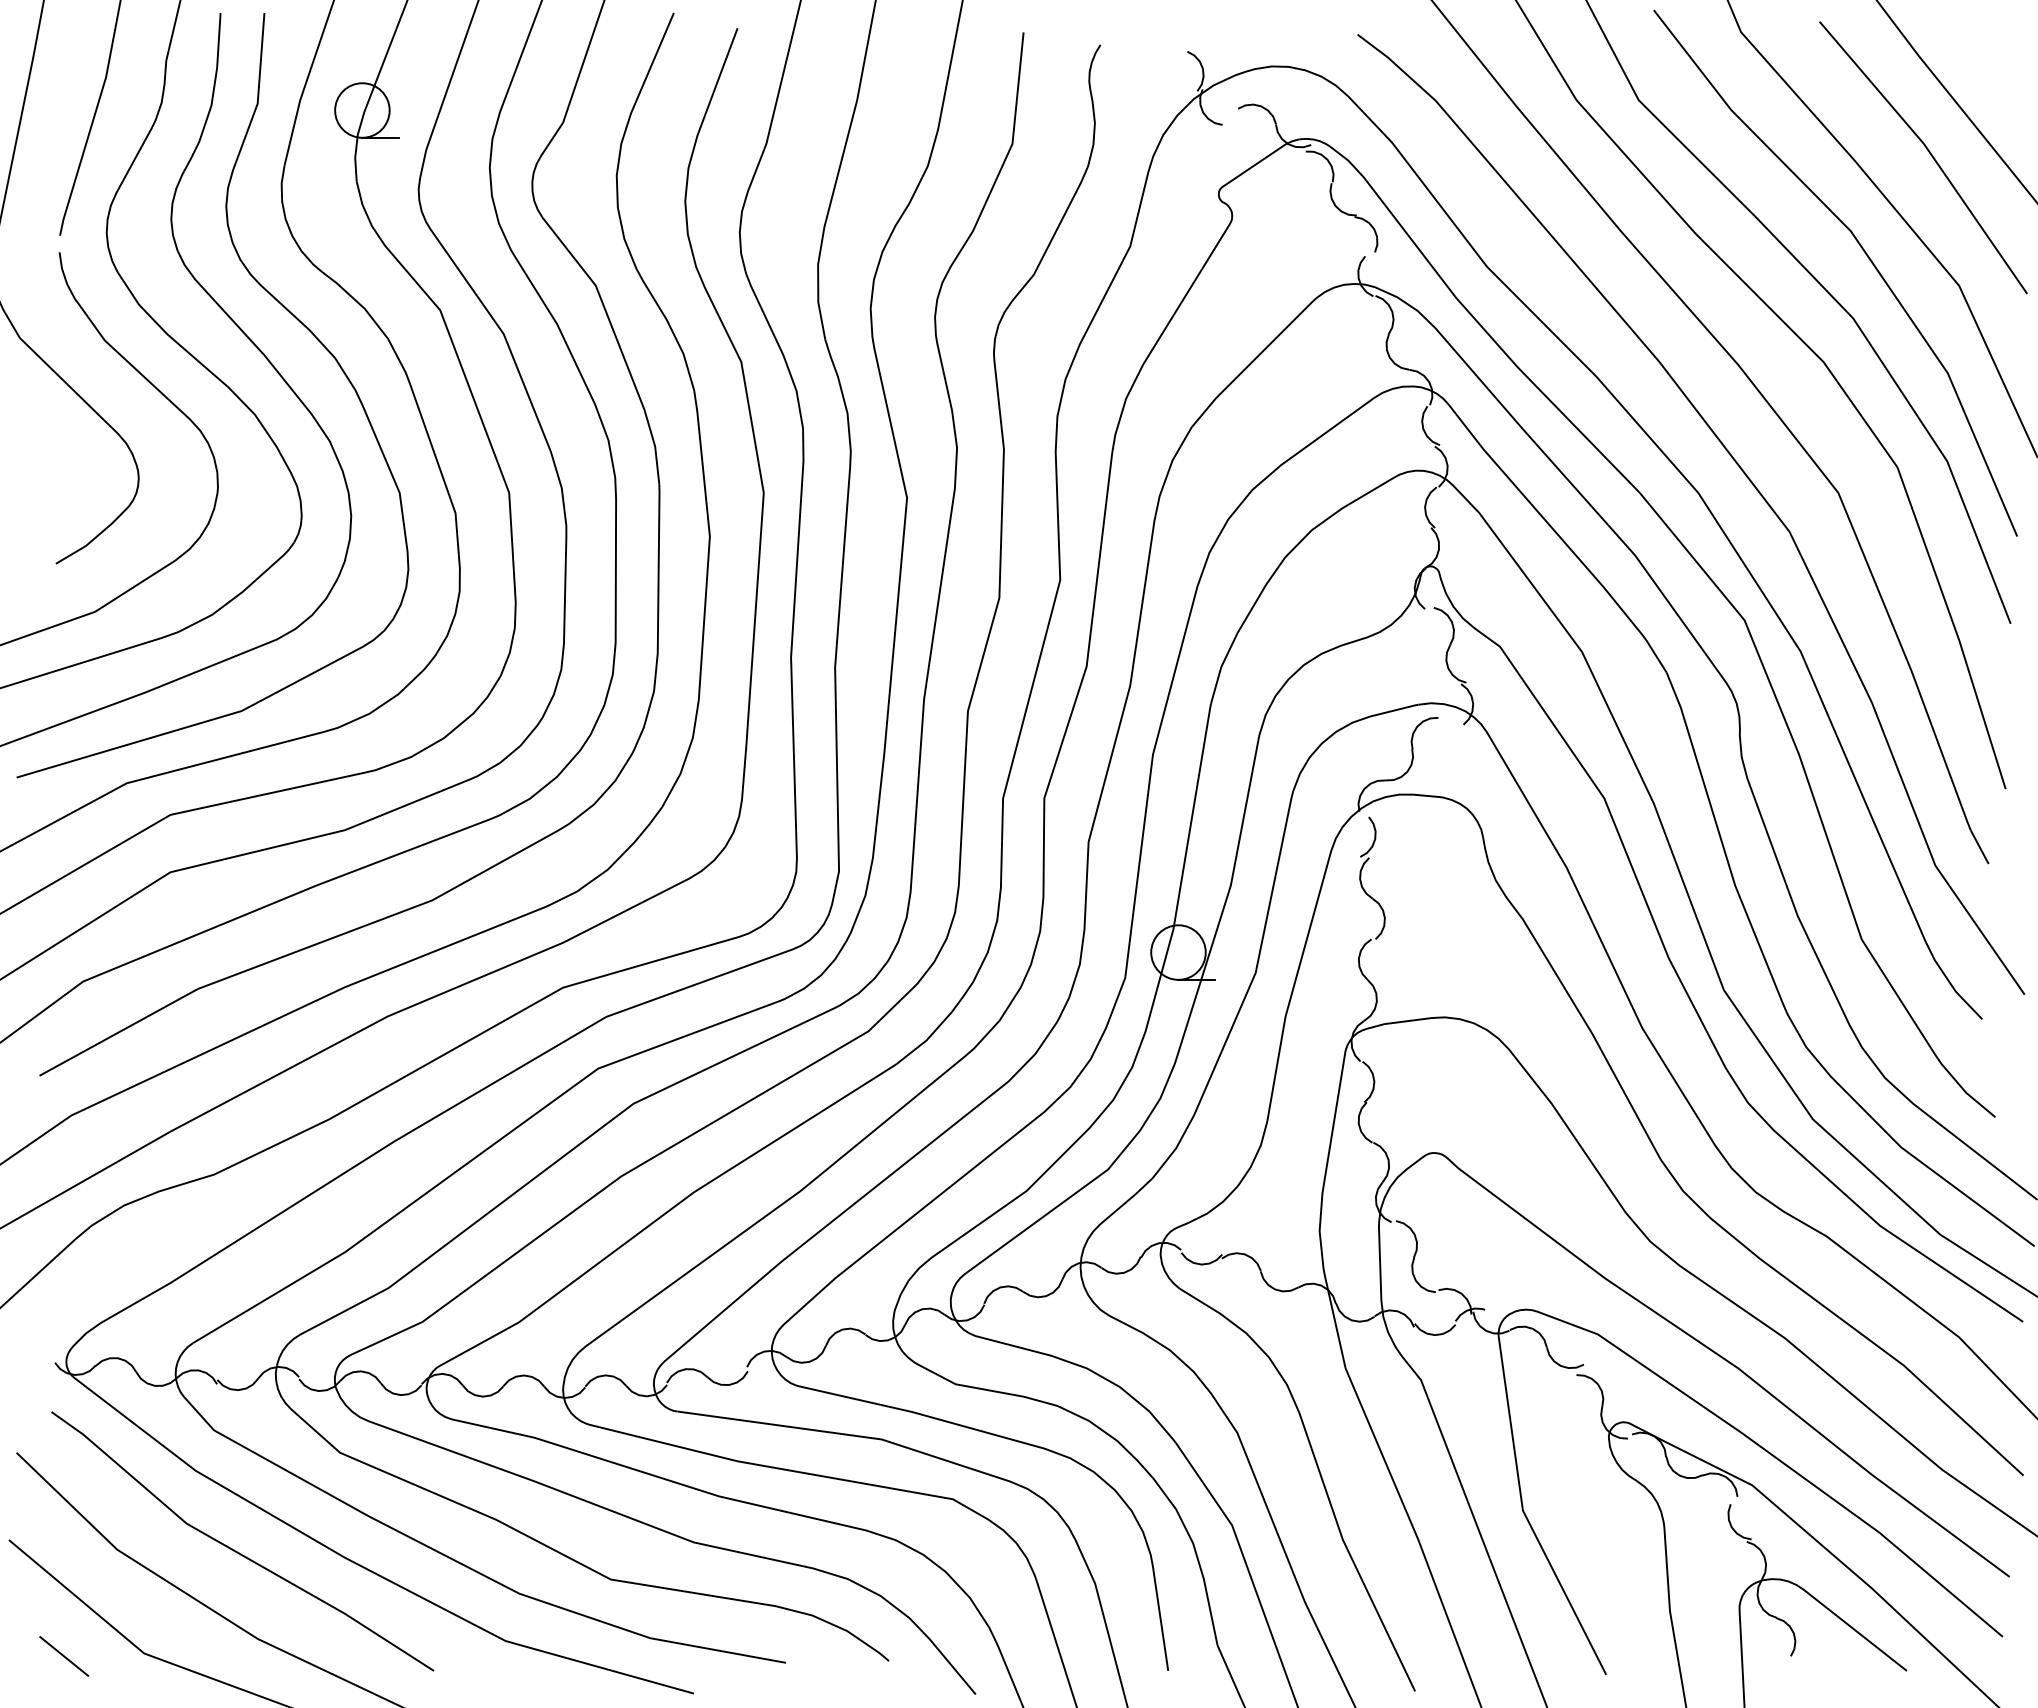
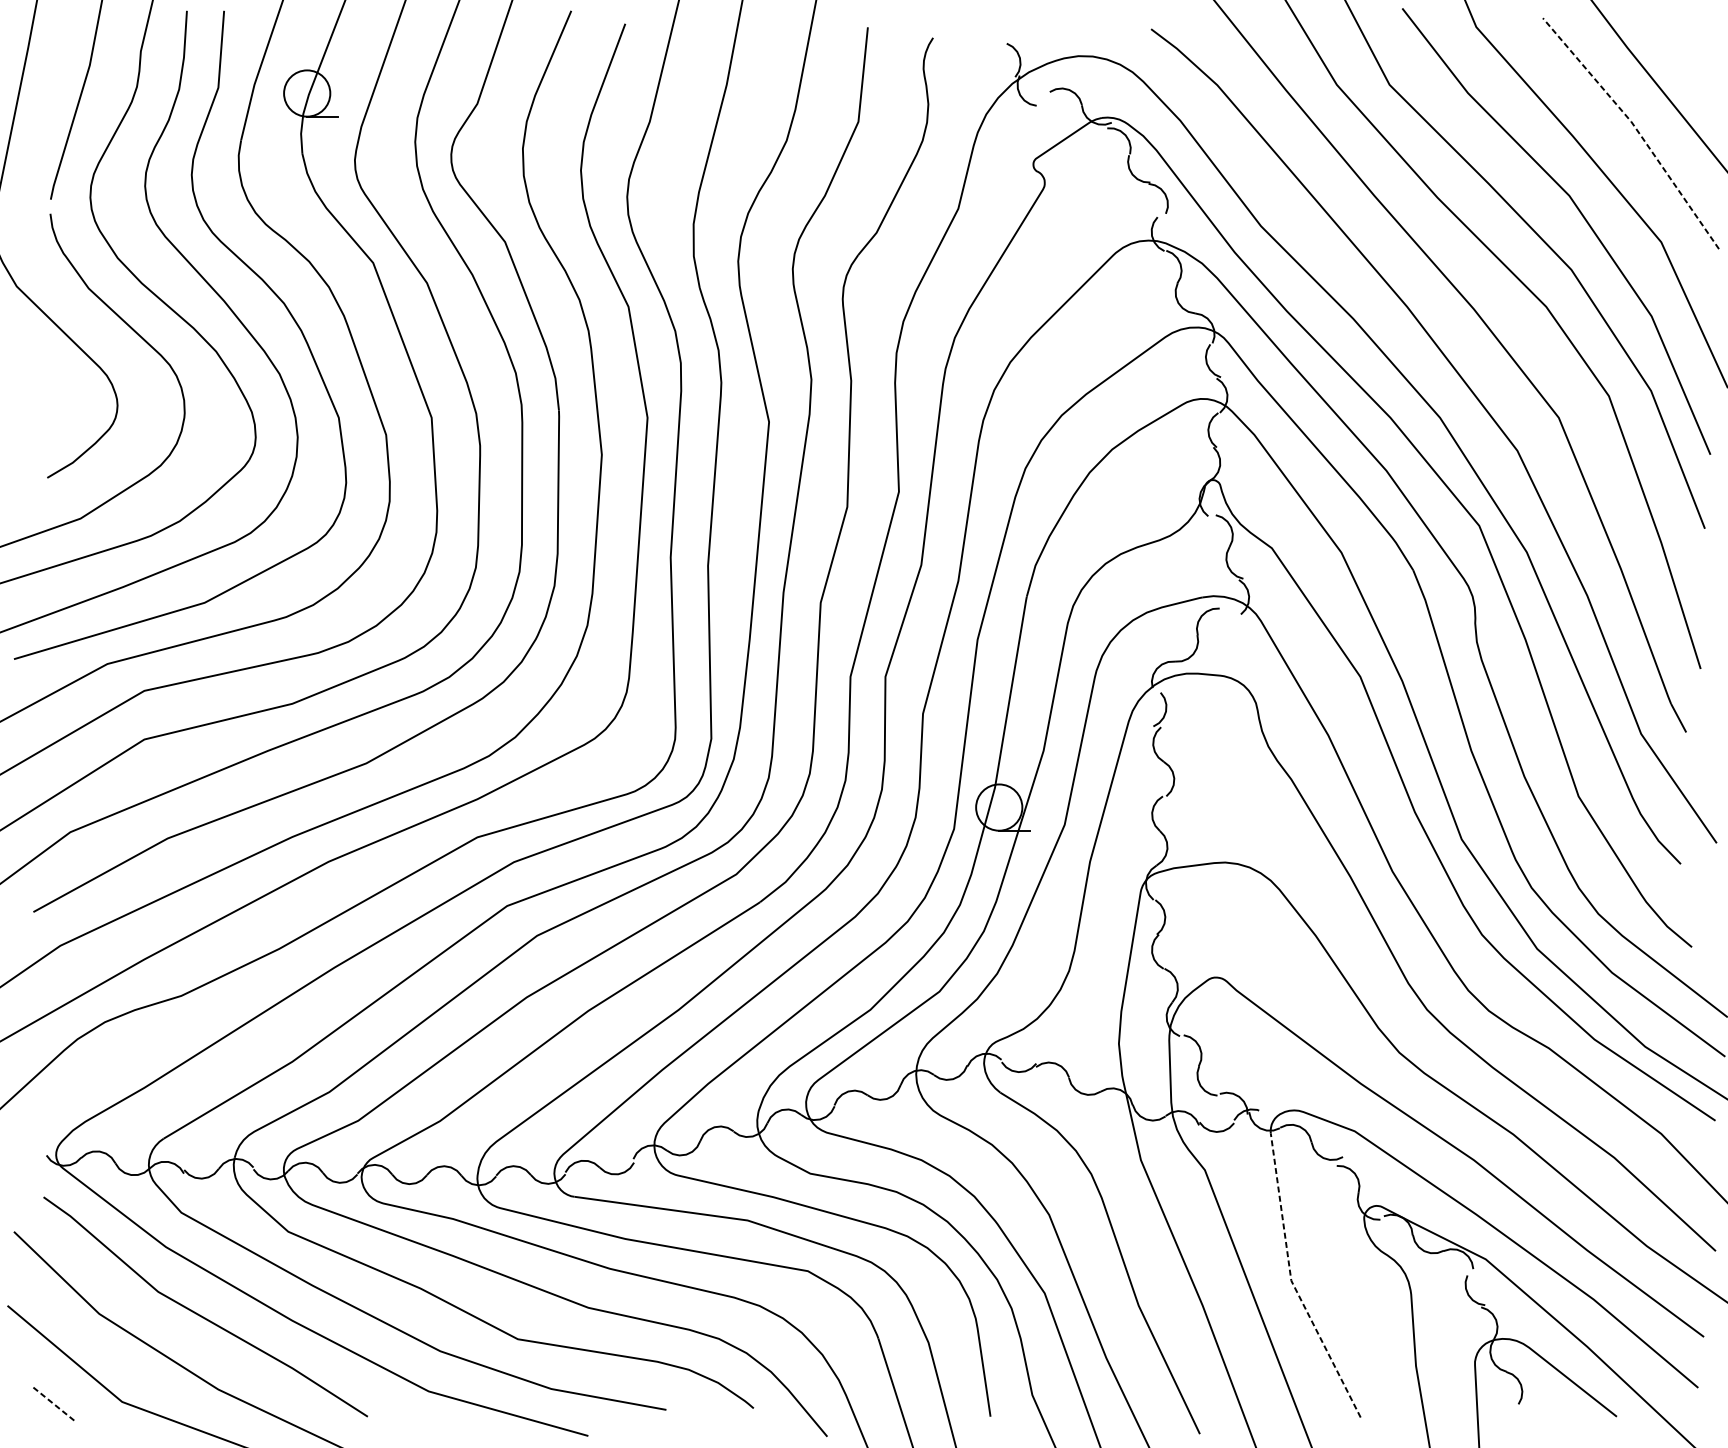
line: (1929, 152) -> (1636, 129), solid -> dashed
line: (1523, 1512) -> (1291, 1282), solid -> dashed
line: (64, 1656) -> (54, 1404), solid -> dashed

